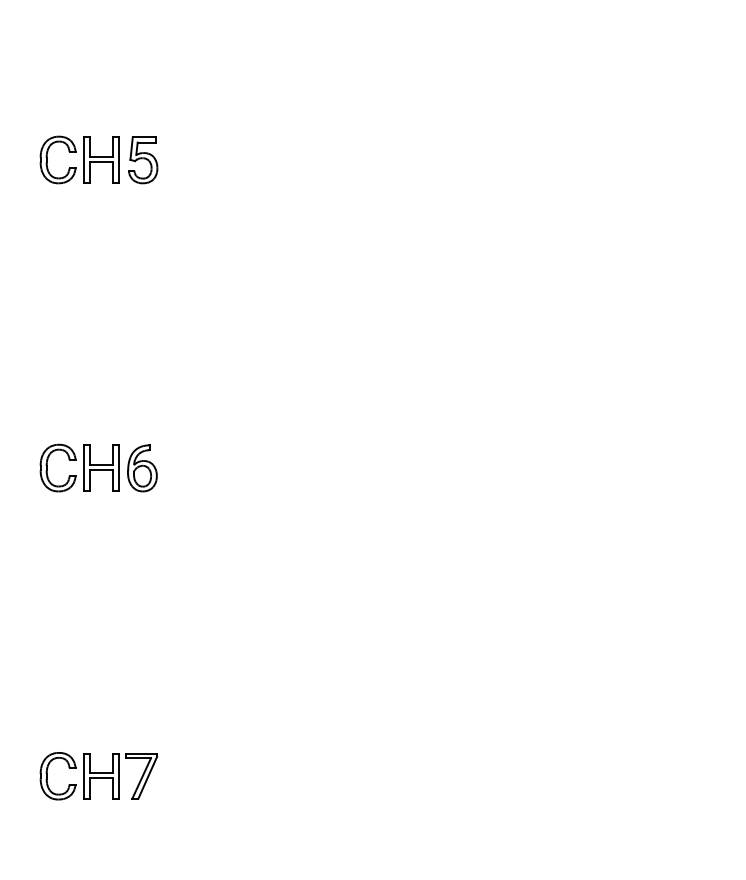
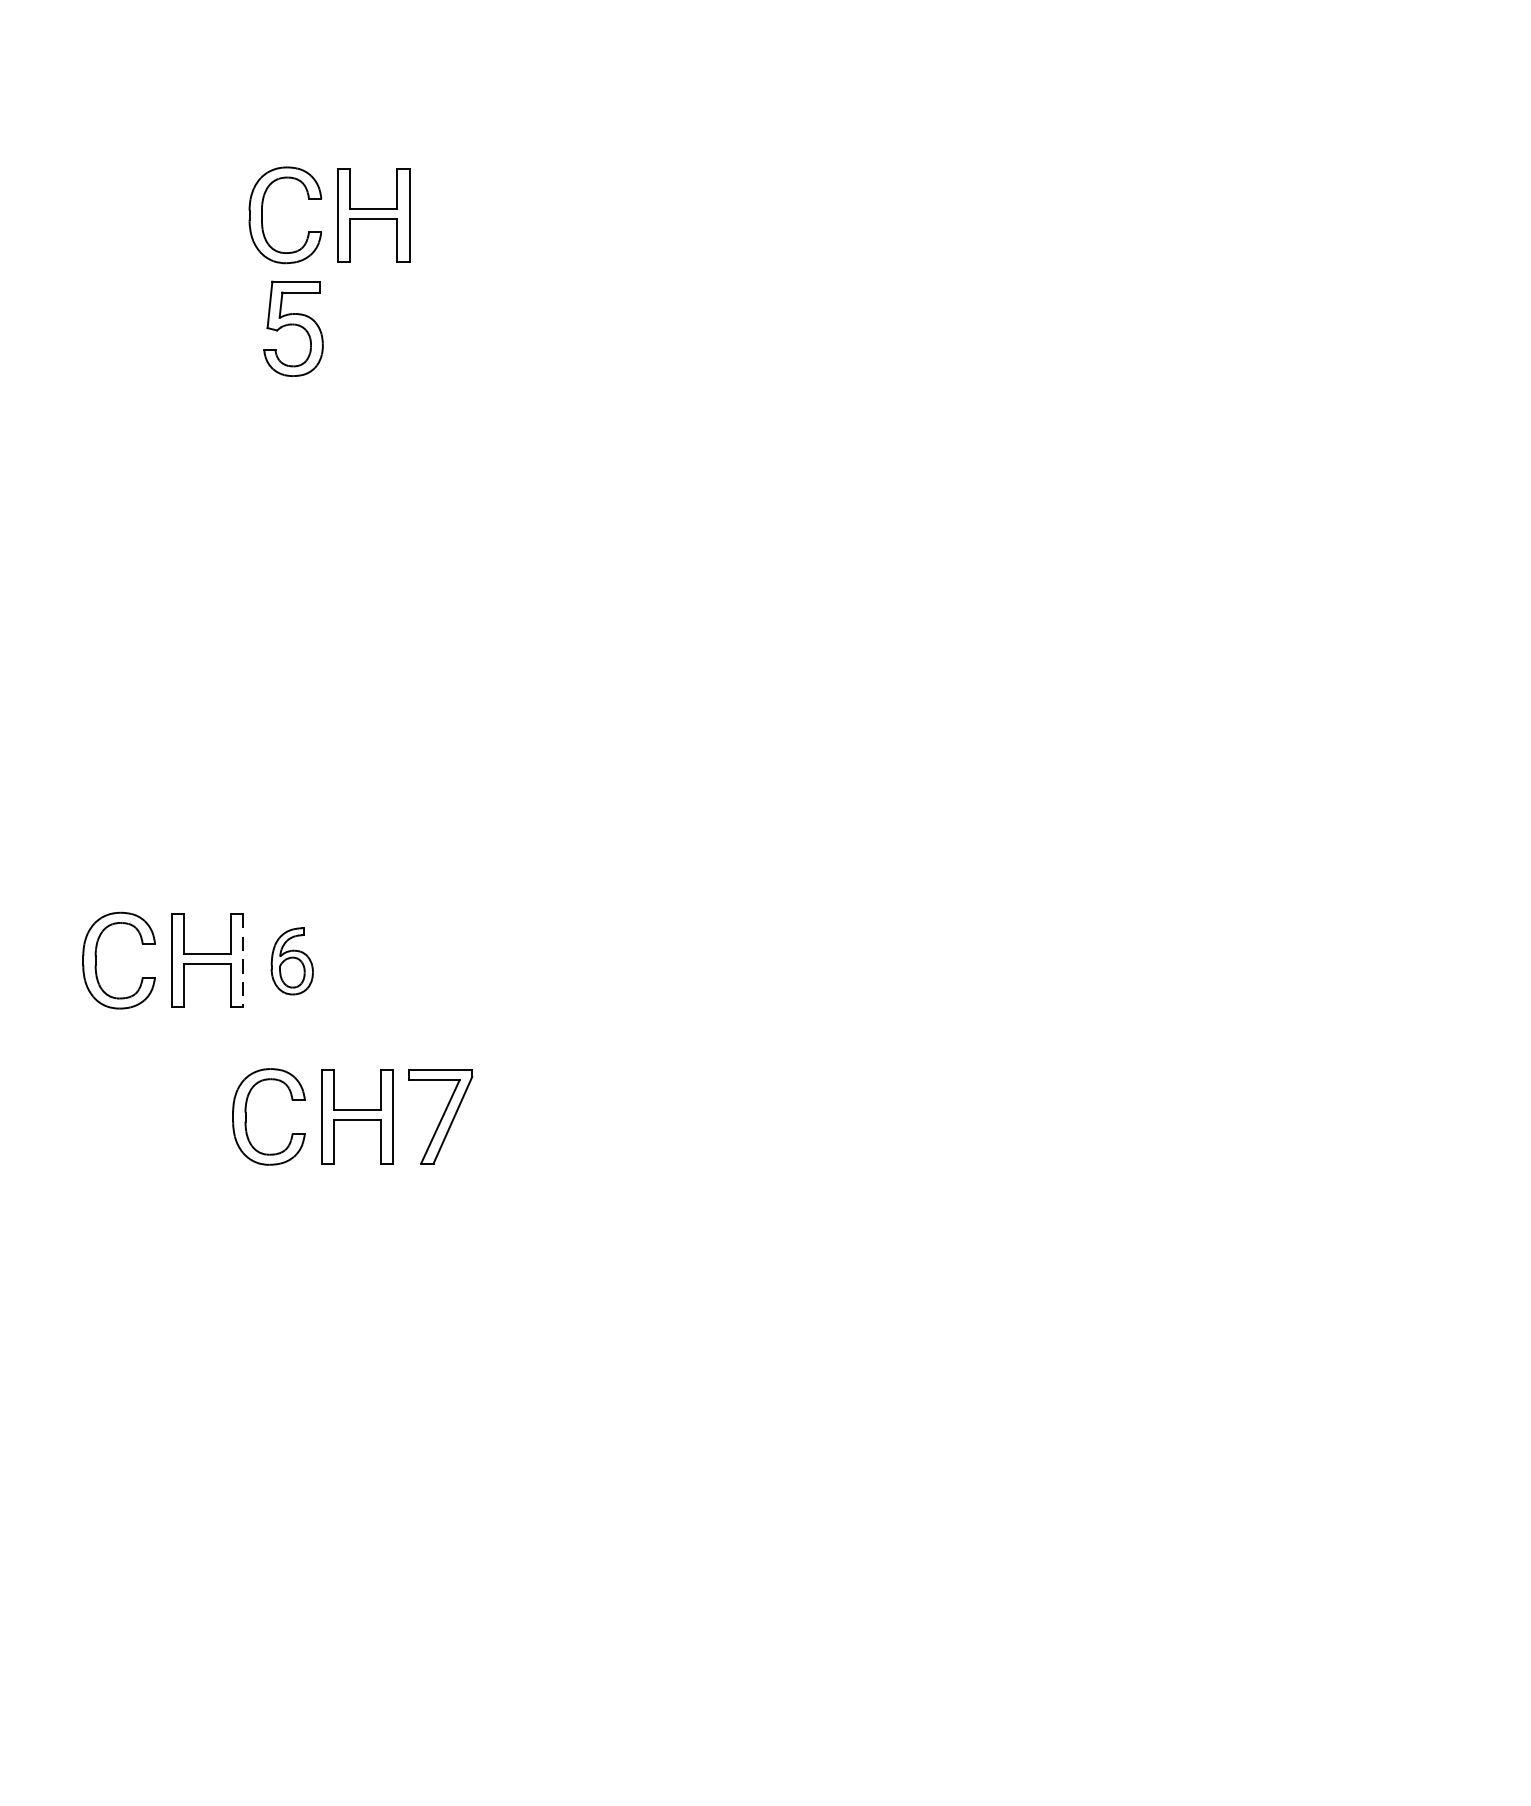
part: (79, 159) -> (329, 214), moved
line: (118, 468) -> (243, 961), solid -> dashed
part: (142, 468) -> (292, 961), size x0.7
part: (98, 776) -> (351, 1117), moved

